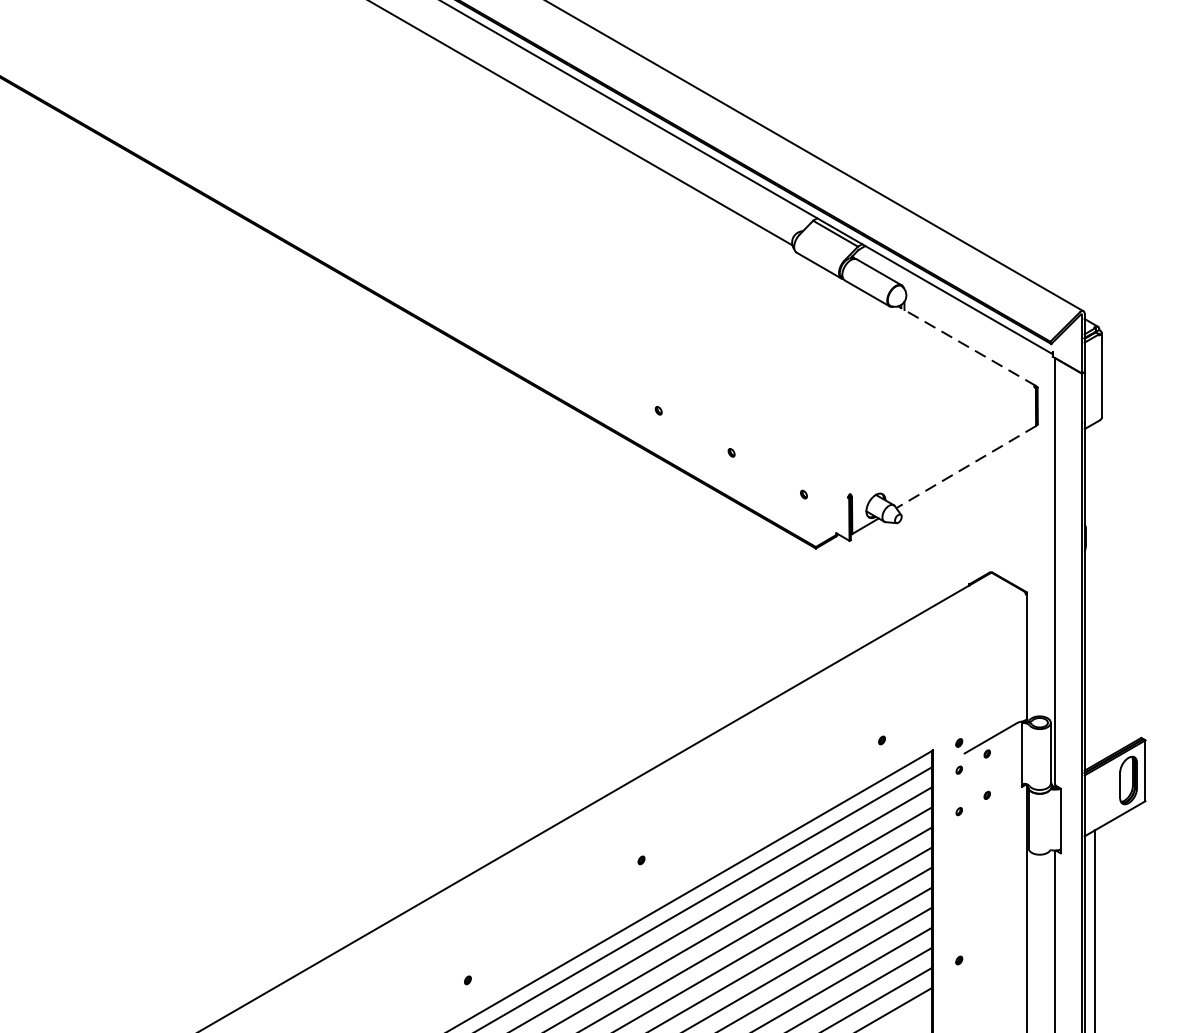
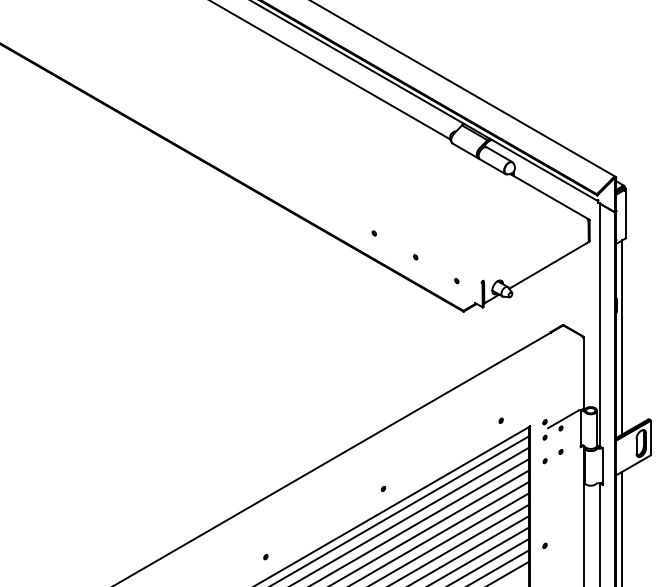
line: (967, 345) -> (549, 196), dashed -> solid
line: (965, 467) -> (548, 265), dashed -> solid
line: (1095, 593) -> (622, 337), added
part: (641, 859) -> (383, 488), moved

